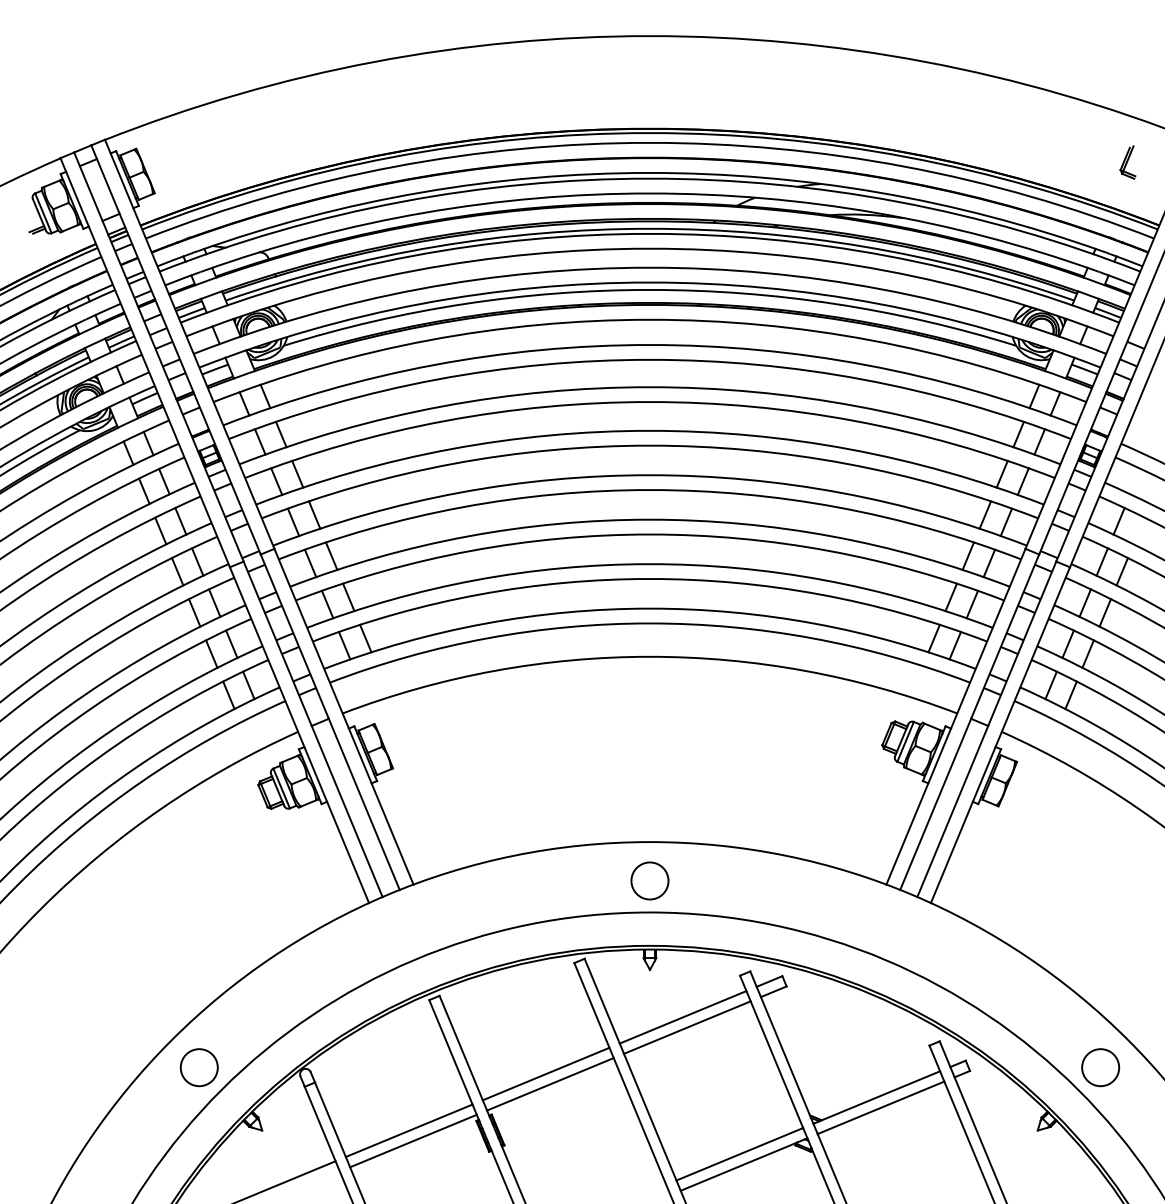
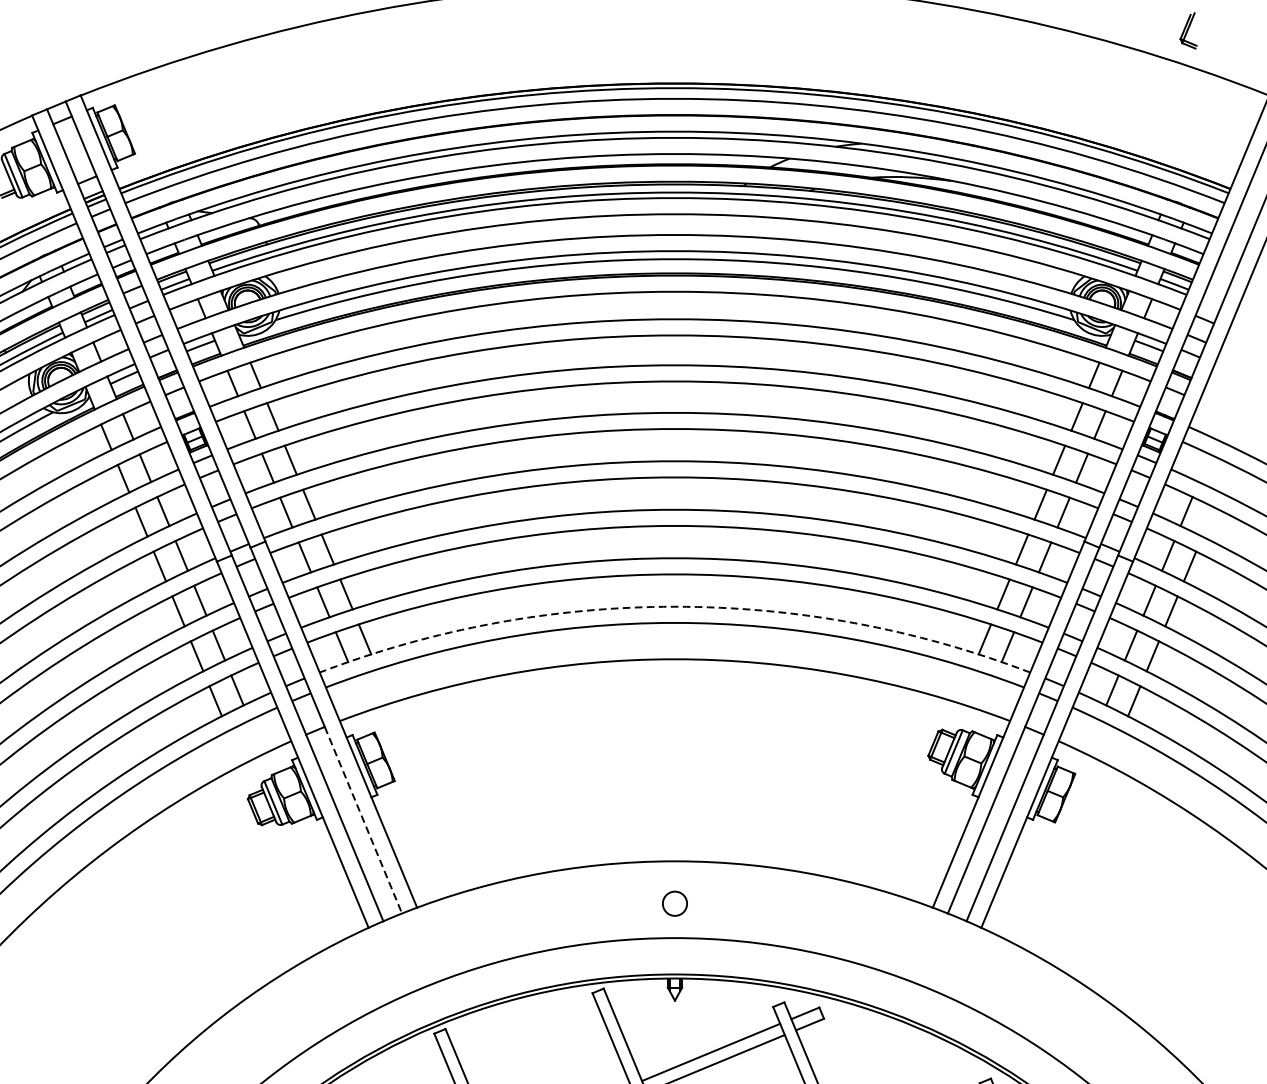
part: (1127, 162) -> (1188, 30), moved
arc: (649, 608) -> (674, 606), solid -> dashed
line: (364, 804) -> (363, 820), solid -> dashed
circle: (649, 880) -> (674, 903), size x0.6

